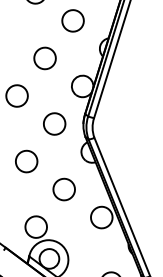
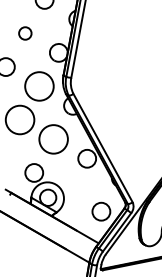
circle: (45, 58) -> (25, 33), size x0.7
circle: (54, 124) -> (39, 86), size x1.6
circle: (27, 161) -> (20, 119), size x1.6
circle: (64, 189) -> (53, 139), size x1.6

